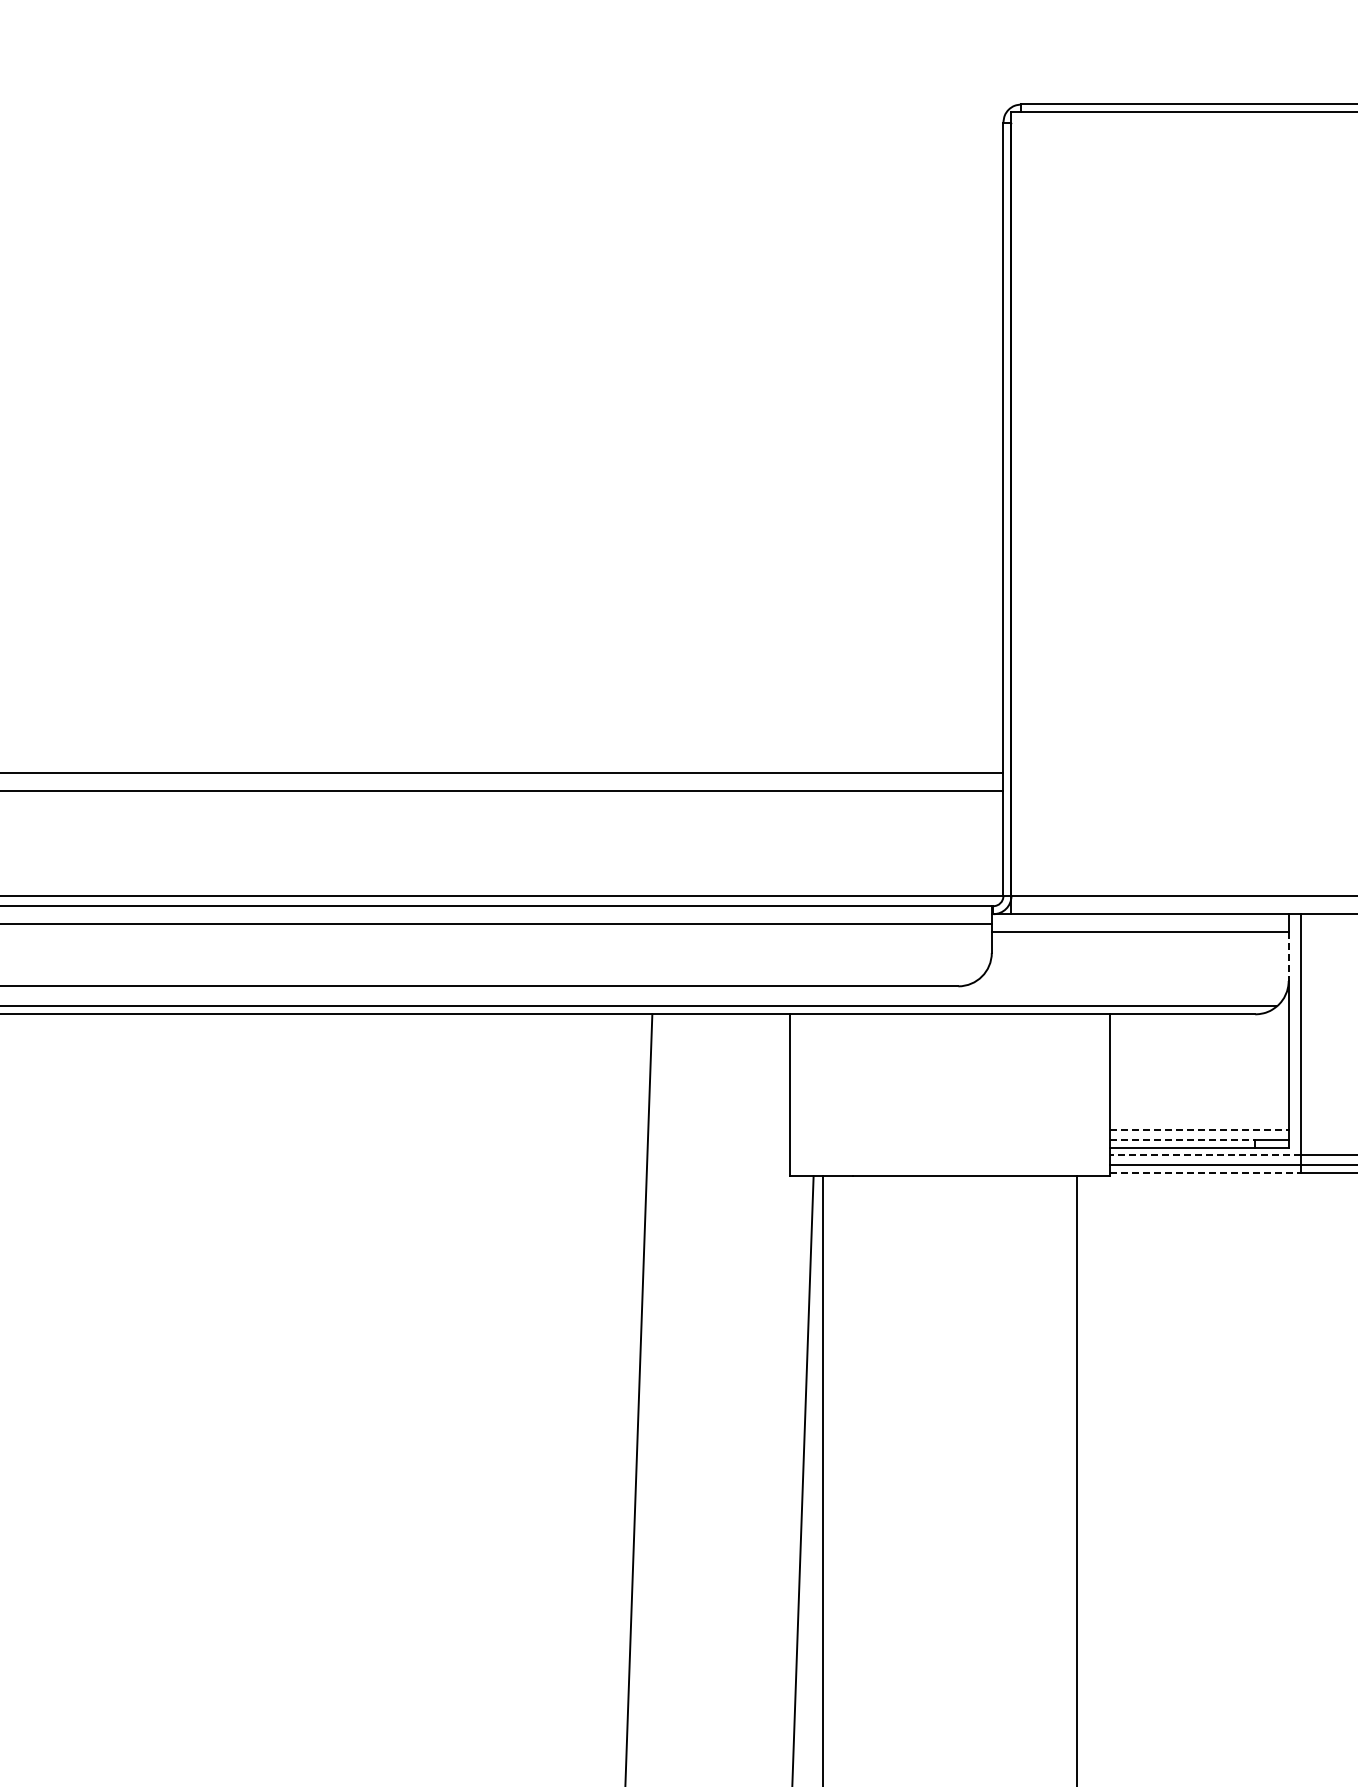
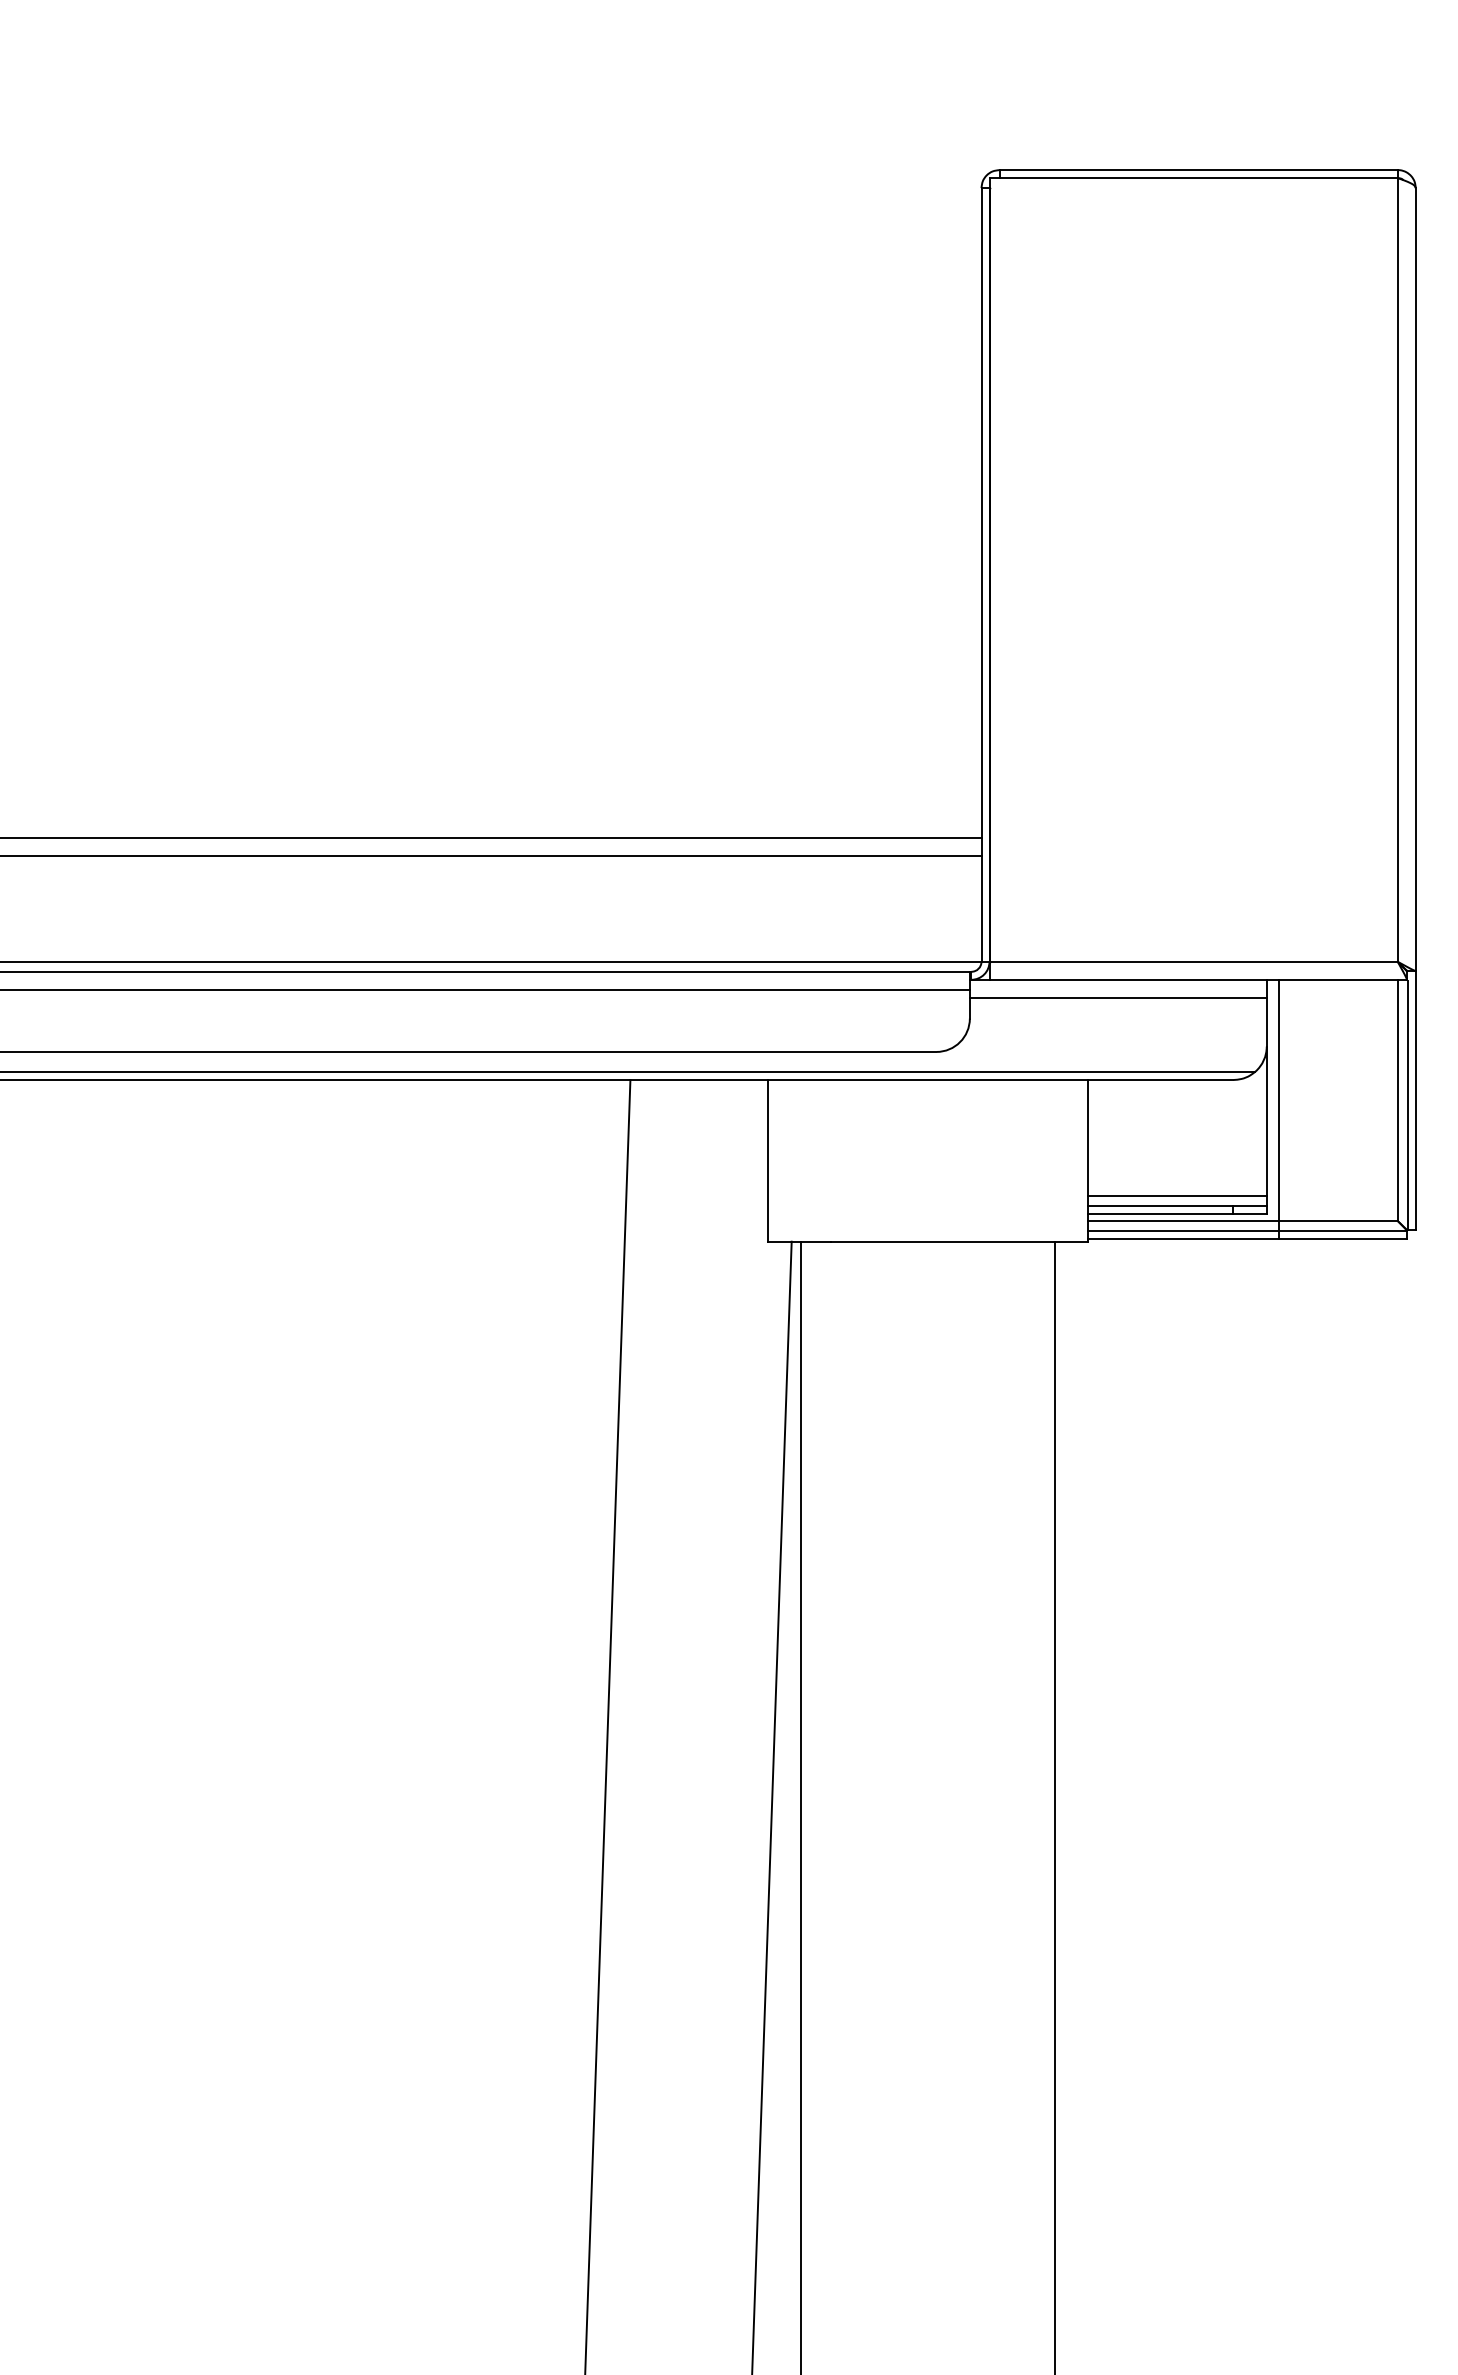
line: (1288, 956) -> (1266, 1022), dashed -> solid
line: (1200, 1129) -> (1178, 1195), dashed -> solid
line: (1183, 1139) -> (1161, 1205), dashed -> solid
line: (1205, 1154) -> (1183, 1220), dashed -> solid
line: (1206, 1173) -> (1184, 1239), dashed -> solid

